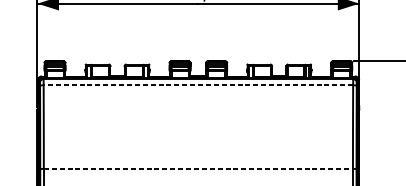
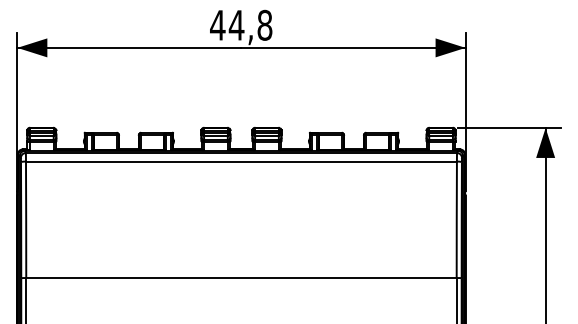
line: (197, 85) -> (240, 161), dashed -> solid
line: (198, 169) -> (241, 278), dashed -> solid

